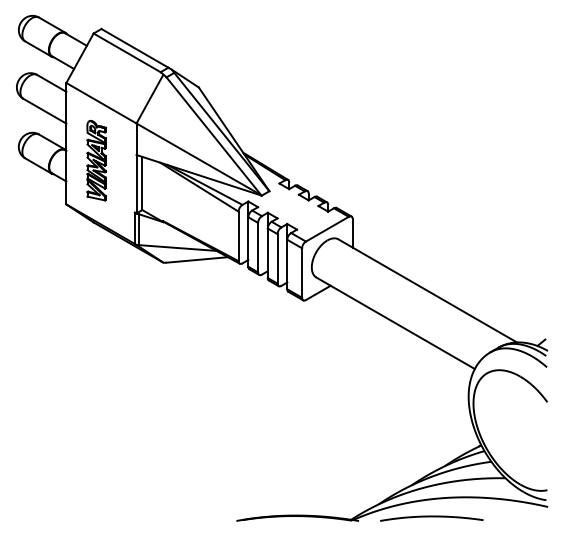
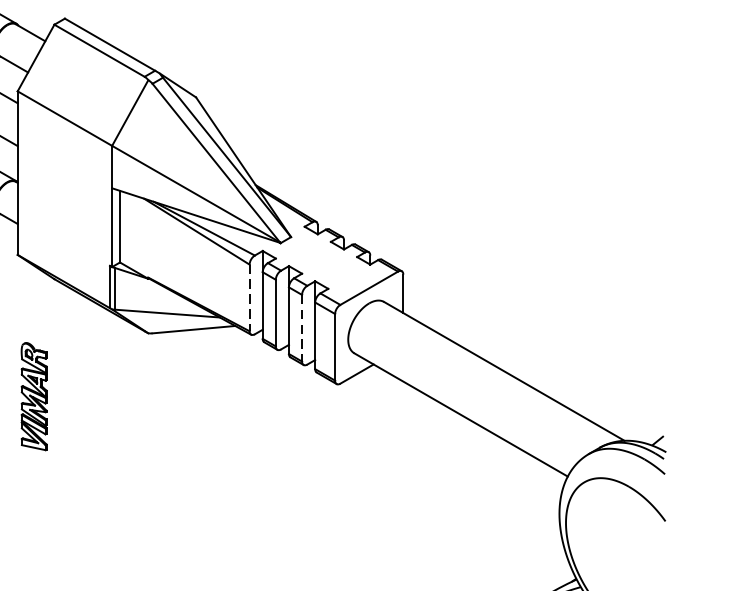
part: (96, 160) -> (34, 396), moved
line: (238, 236) -> (249, 298), solid -> dashed
line: (277, 258) -> (302, 327), solid -> dashed

